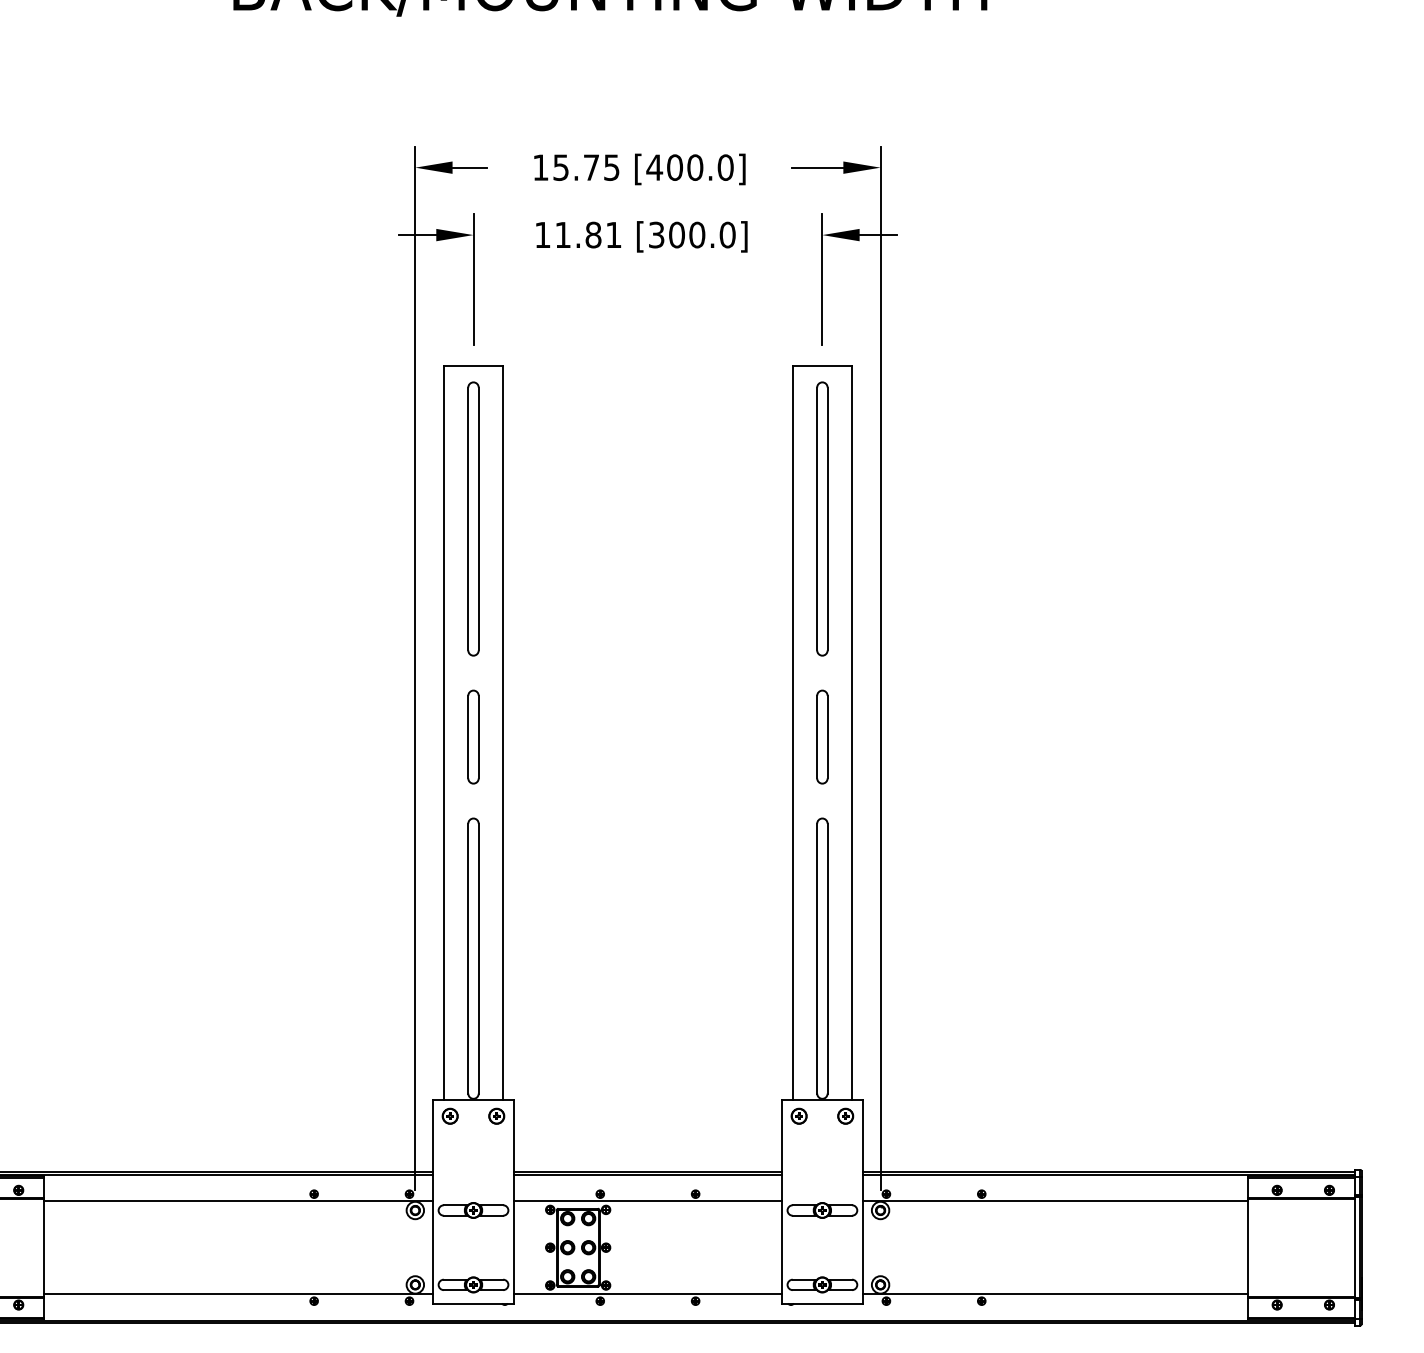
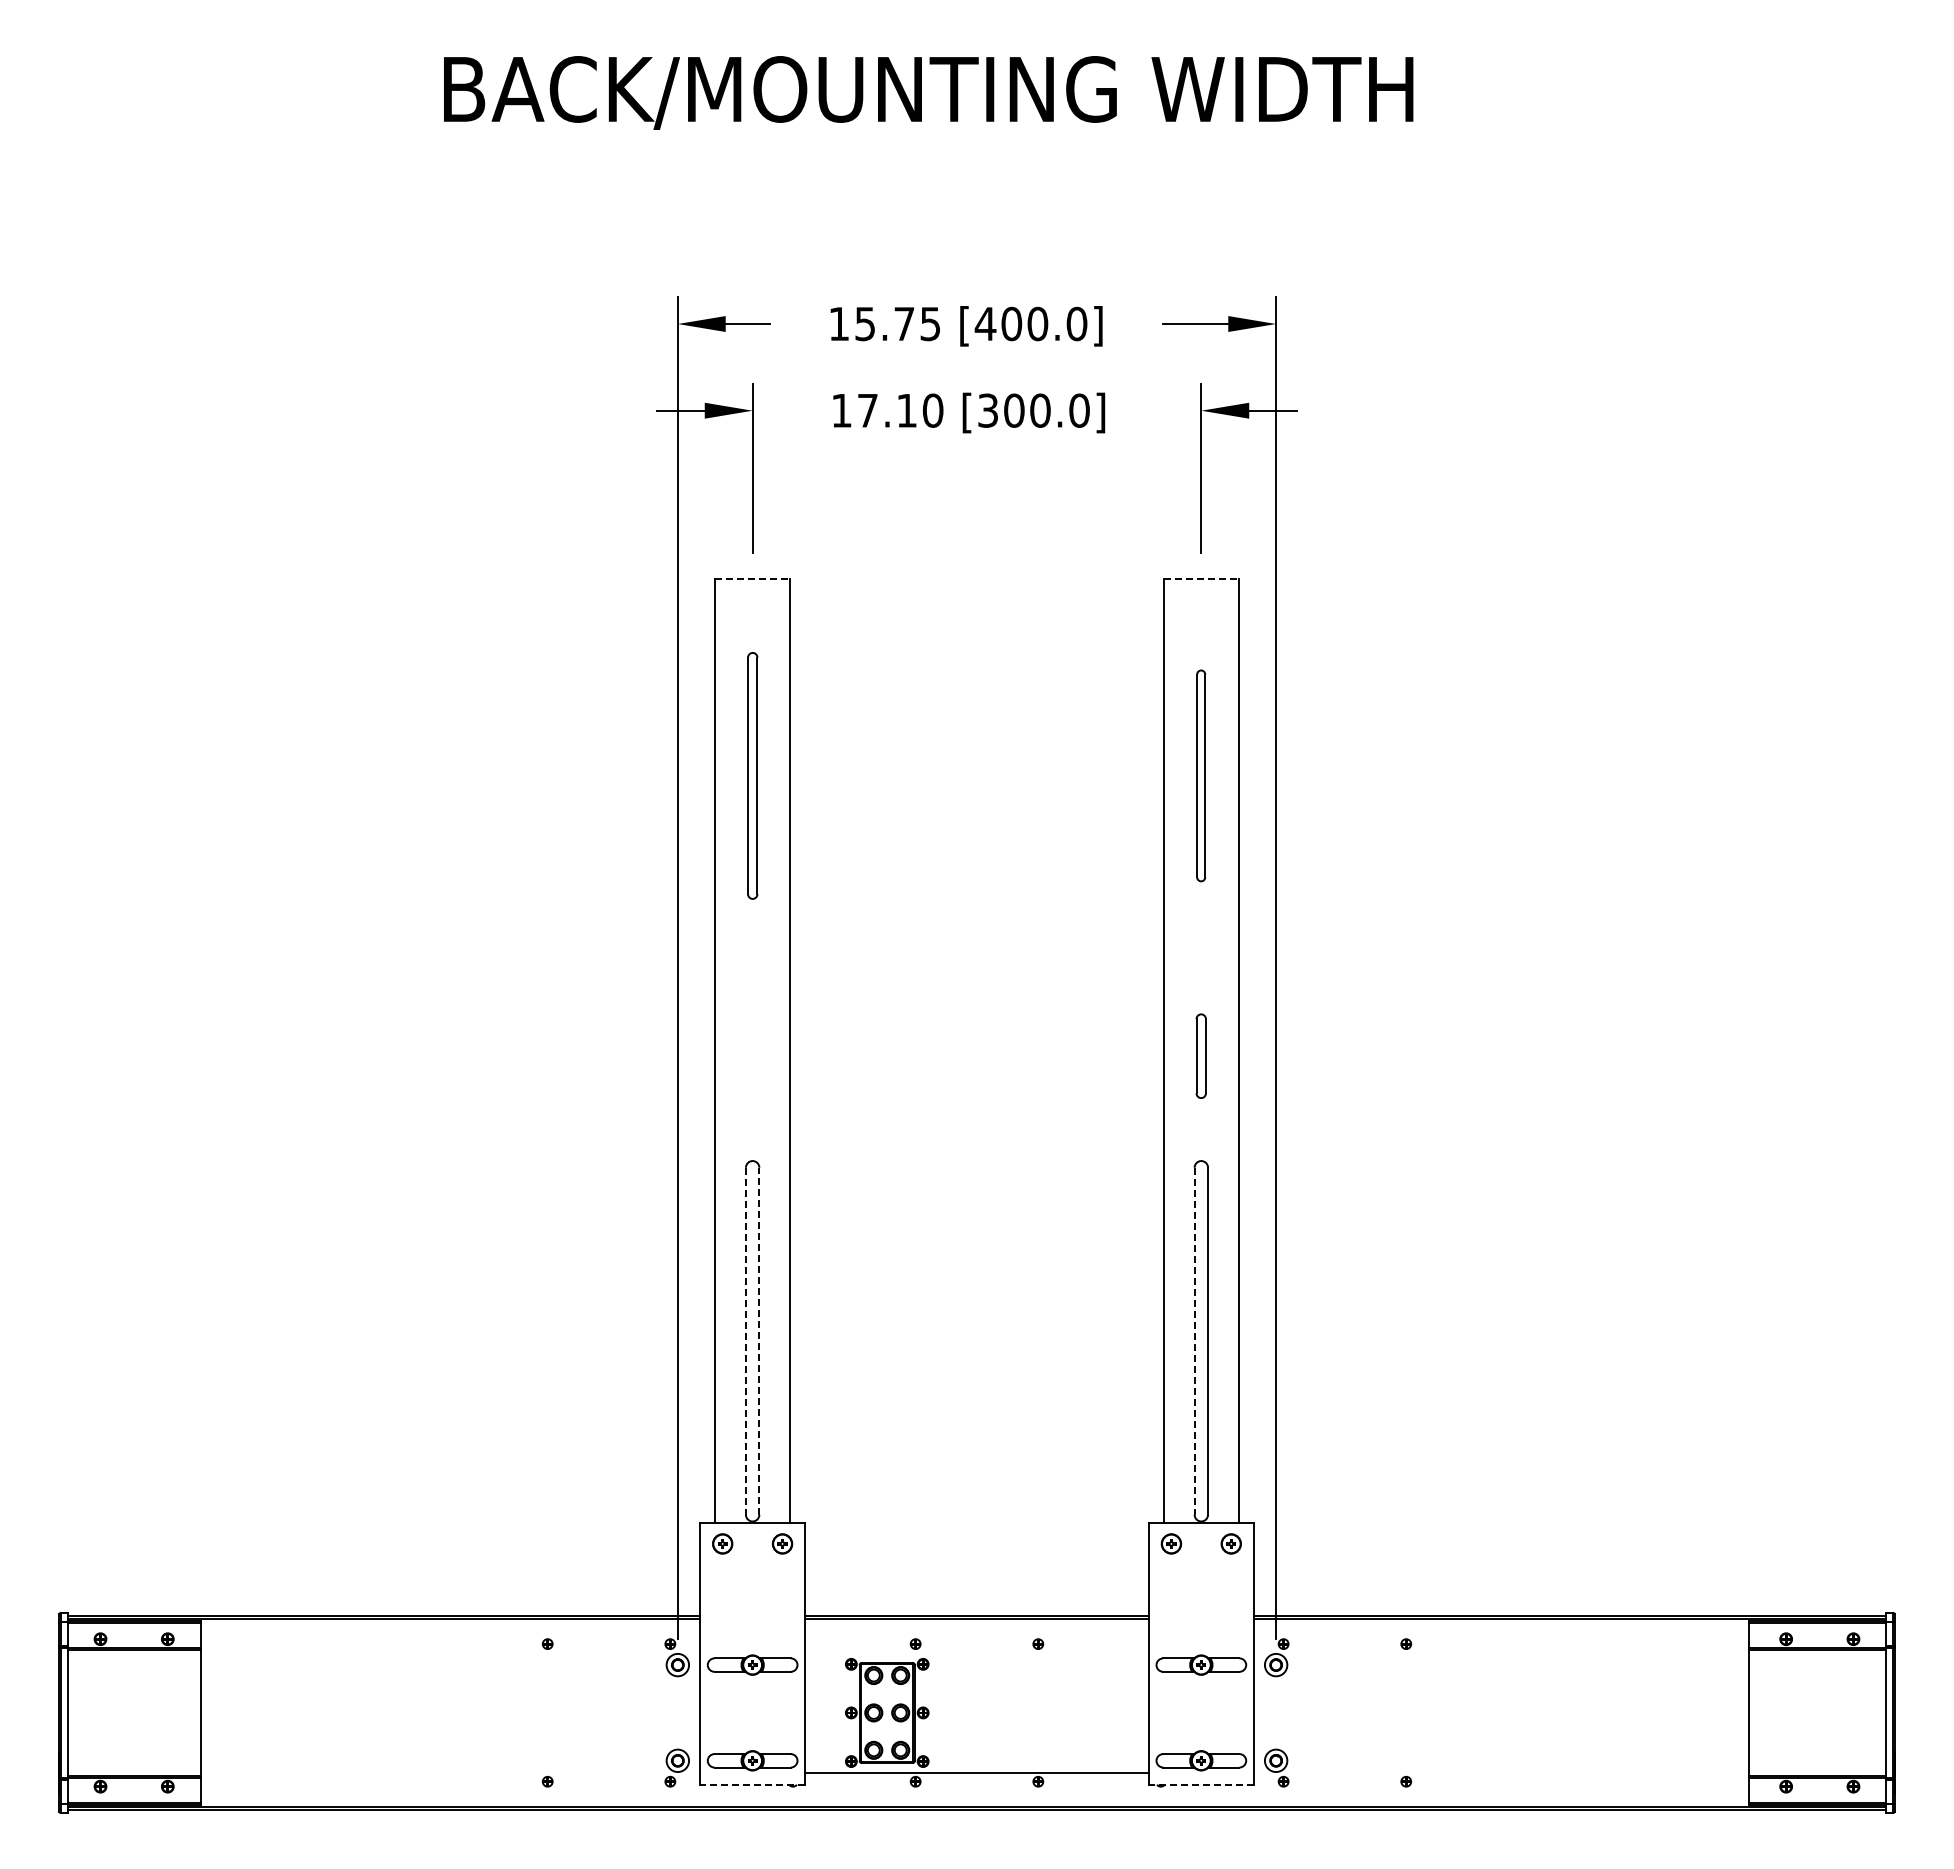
text: (588, 234) -> (900, 410), 11.81 -> 17.10
line: (474, 366) -> (753, 579), solid -> dashed
line: (822, 366) -> (1201, 579), solid -> dashed
part: (473, 518) -> (752, 775), size x0.7
part: (821, 518) -> (1200, 775), size x0.6
part: (473, 736) -> (752, 1055), removed
part: (821, 736) -> (1200, 1055), size x0.7
line: (467, 958) -> (745, 1341), solid -> dashed
line: (478, 958) -> (759, 1341), solid -> dashed
line: (817, 958) -> (1194, 1341), solid -> dashed
line: (238, 1201) -> (450, 1653), removed
line: (648, 1201) -> (977, 1653), removed
line: (1055, 1201) -> (1500, 1653), removed
line: (238, 1294) -> (450, 1772), removed
line: (1055, 1294) -> (1500, 1772), removed
line: (473, 1303) -> (752, 1784), solid -> dashed
line: (821, 1303) -> (1200, 1784), solid -> dashed

